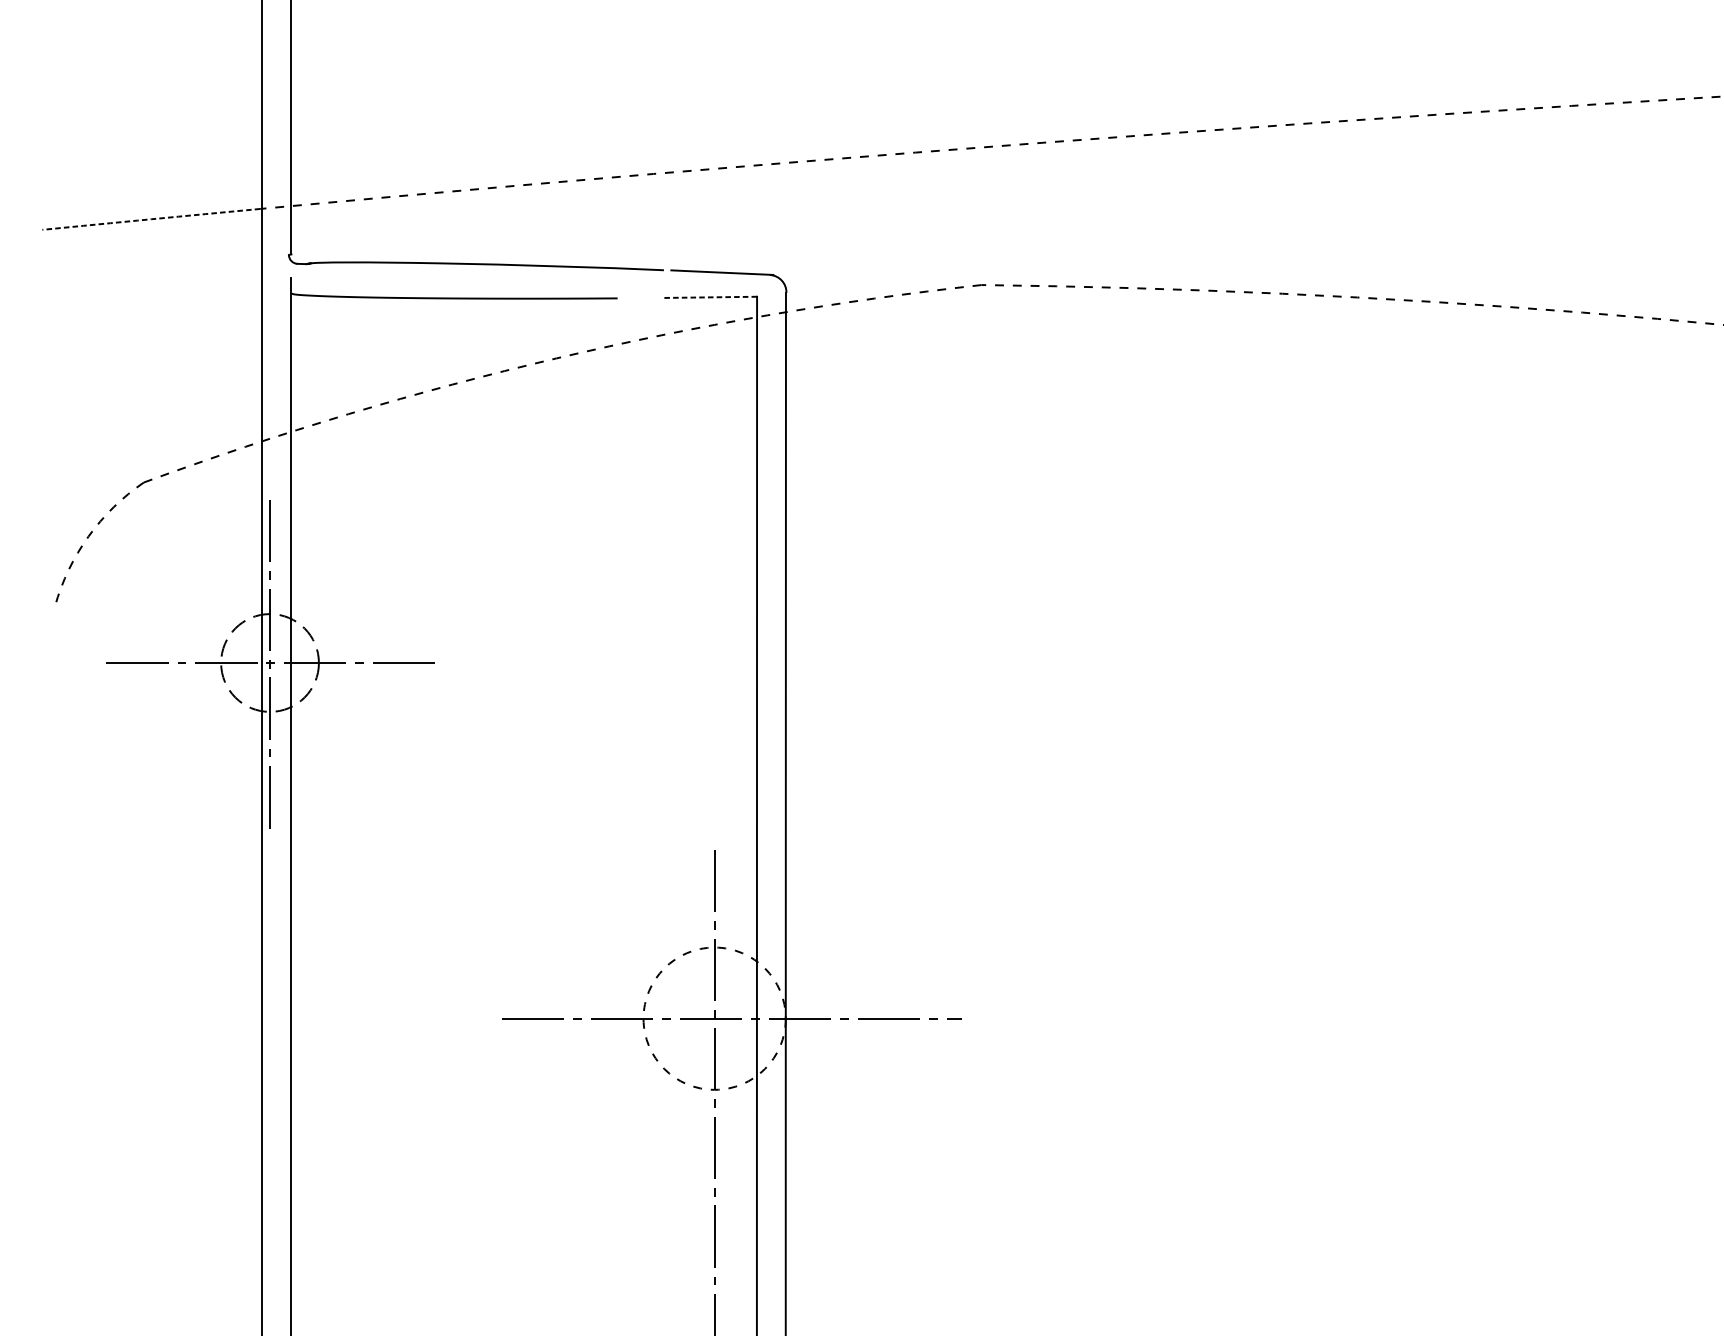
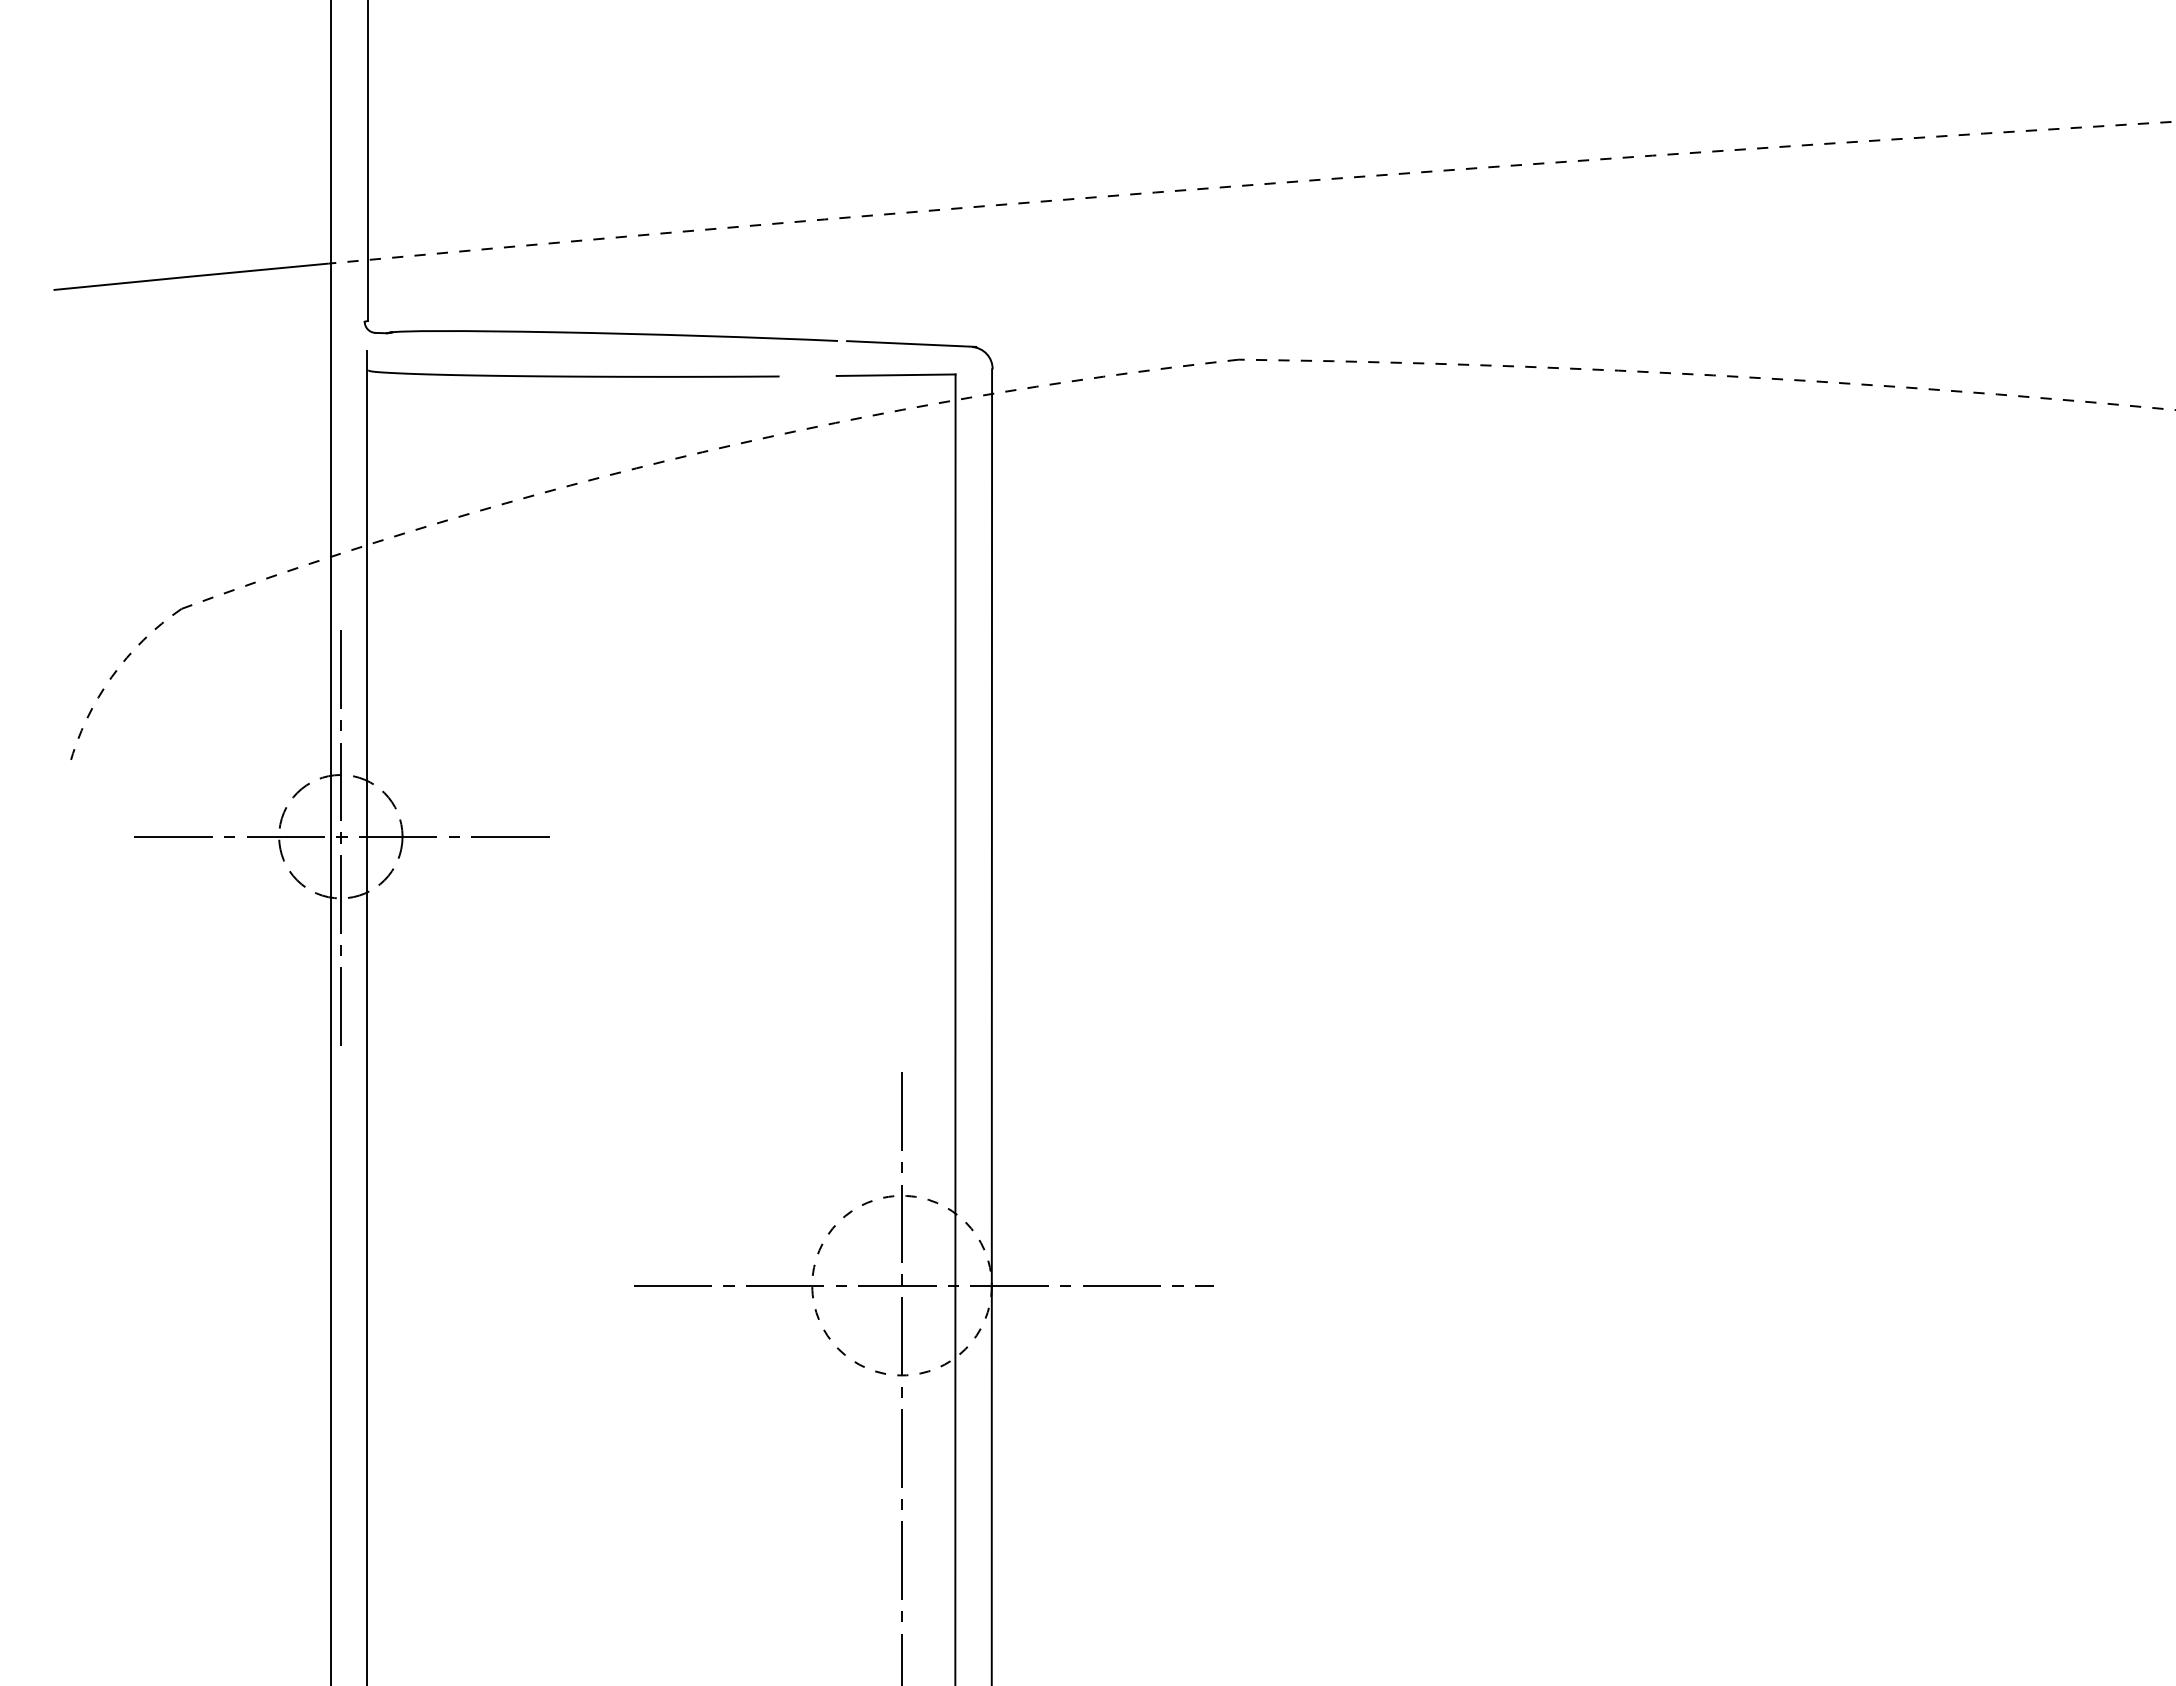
arc: (151, 219) -> (191, 276), dashed -> solid
line: (709, 297) -> (895, 375), dashed -> solid

